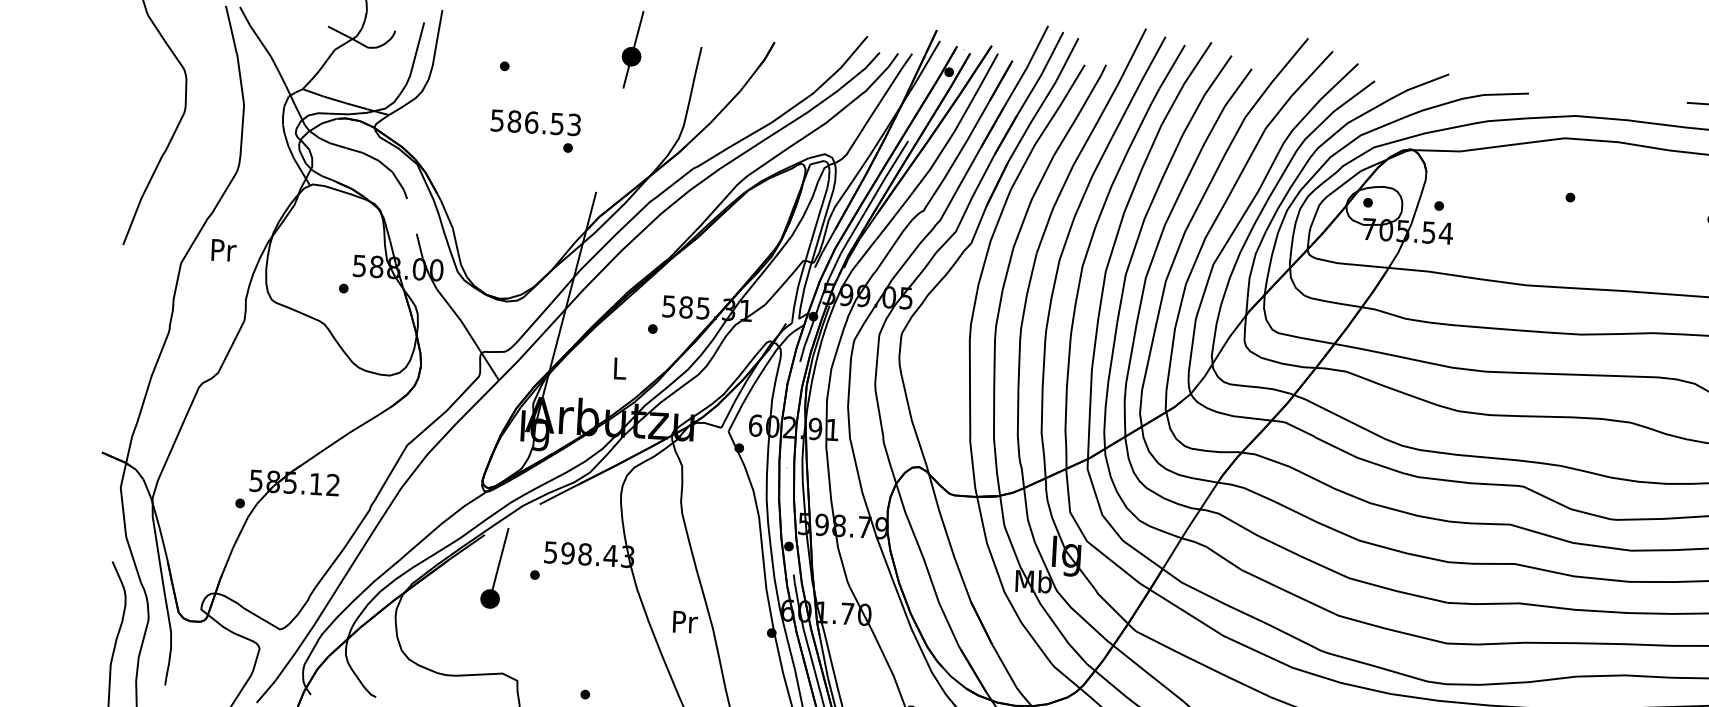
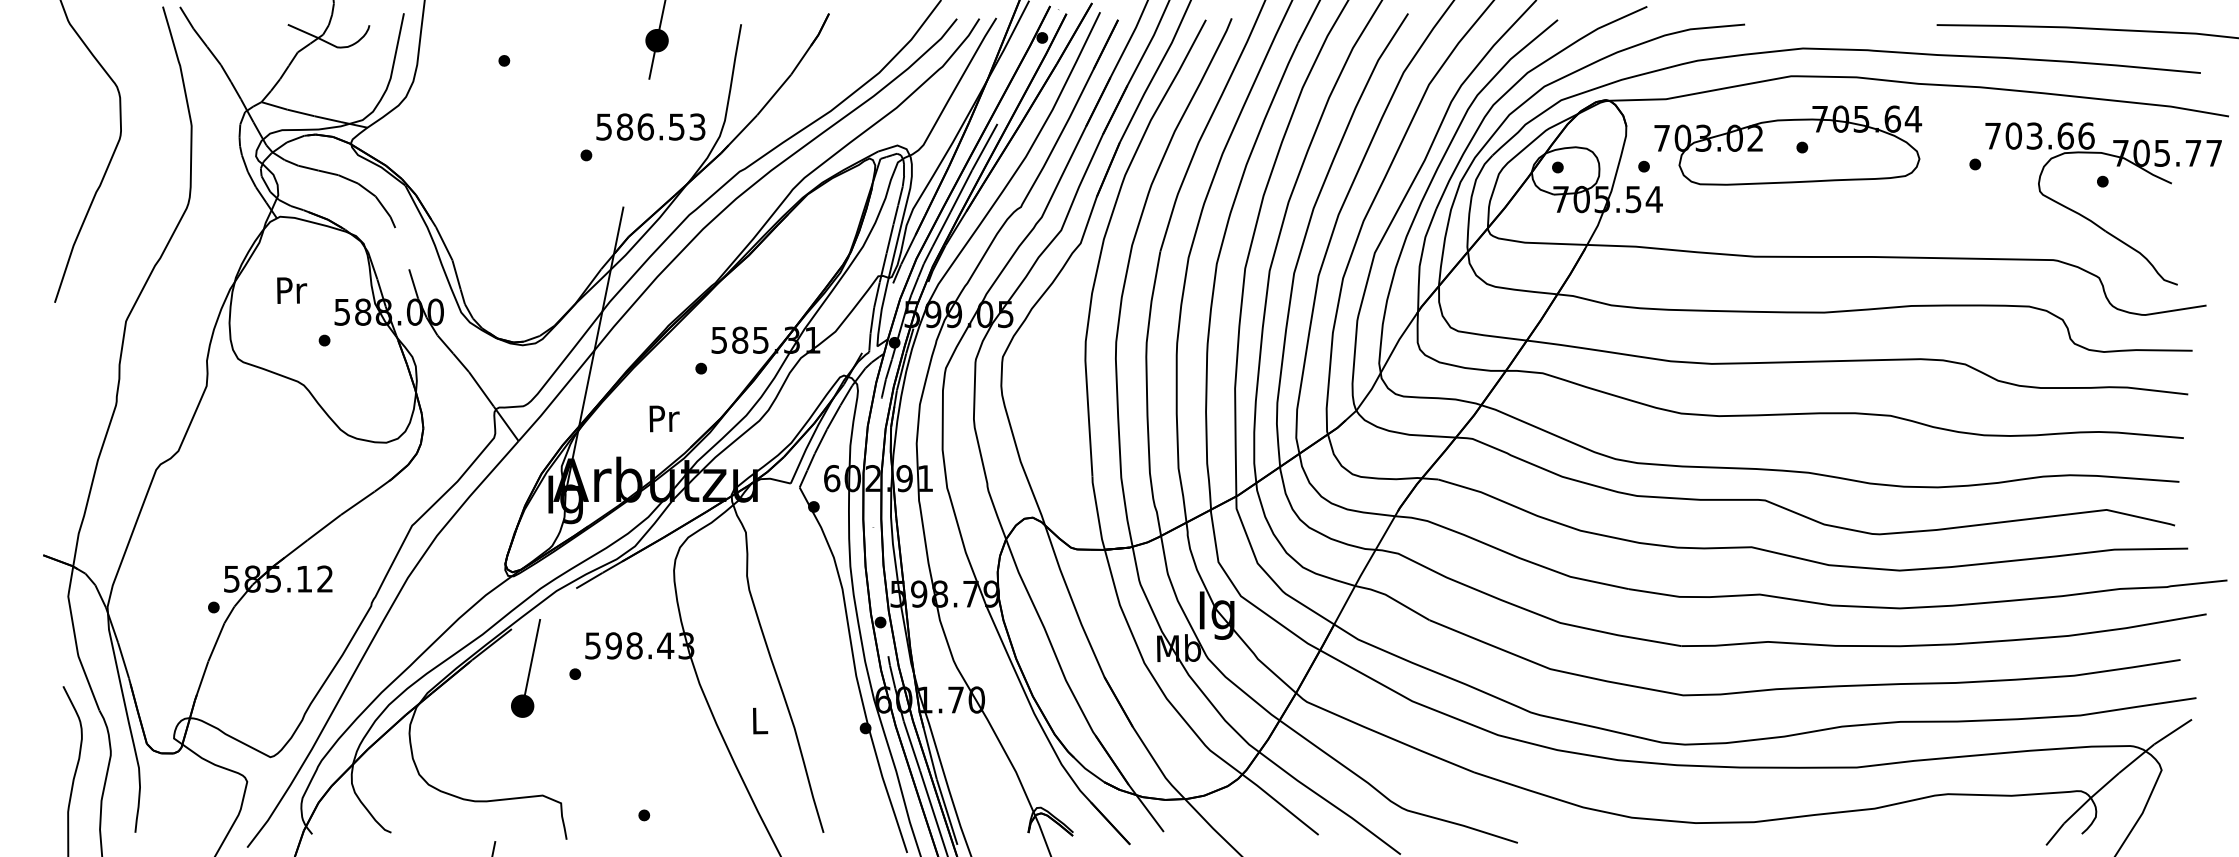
text: (535, 122) -> (650, 126), moved
part: (1559, 195) -> (1788, 145), added
text: (224, 250) -> (292, 290), moved
text: (620, 368) -> (664, 418), L -> Pr
text: (685, 621) -> (760, 720), Pr -> L

